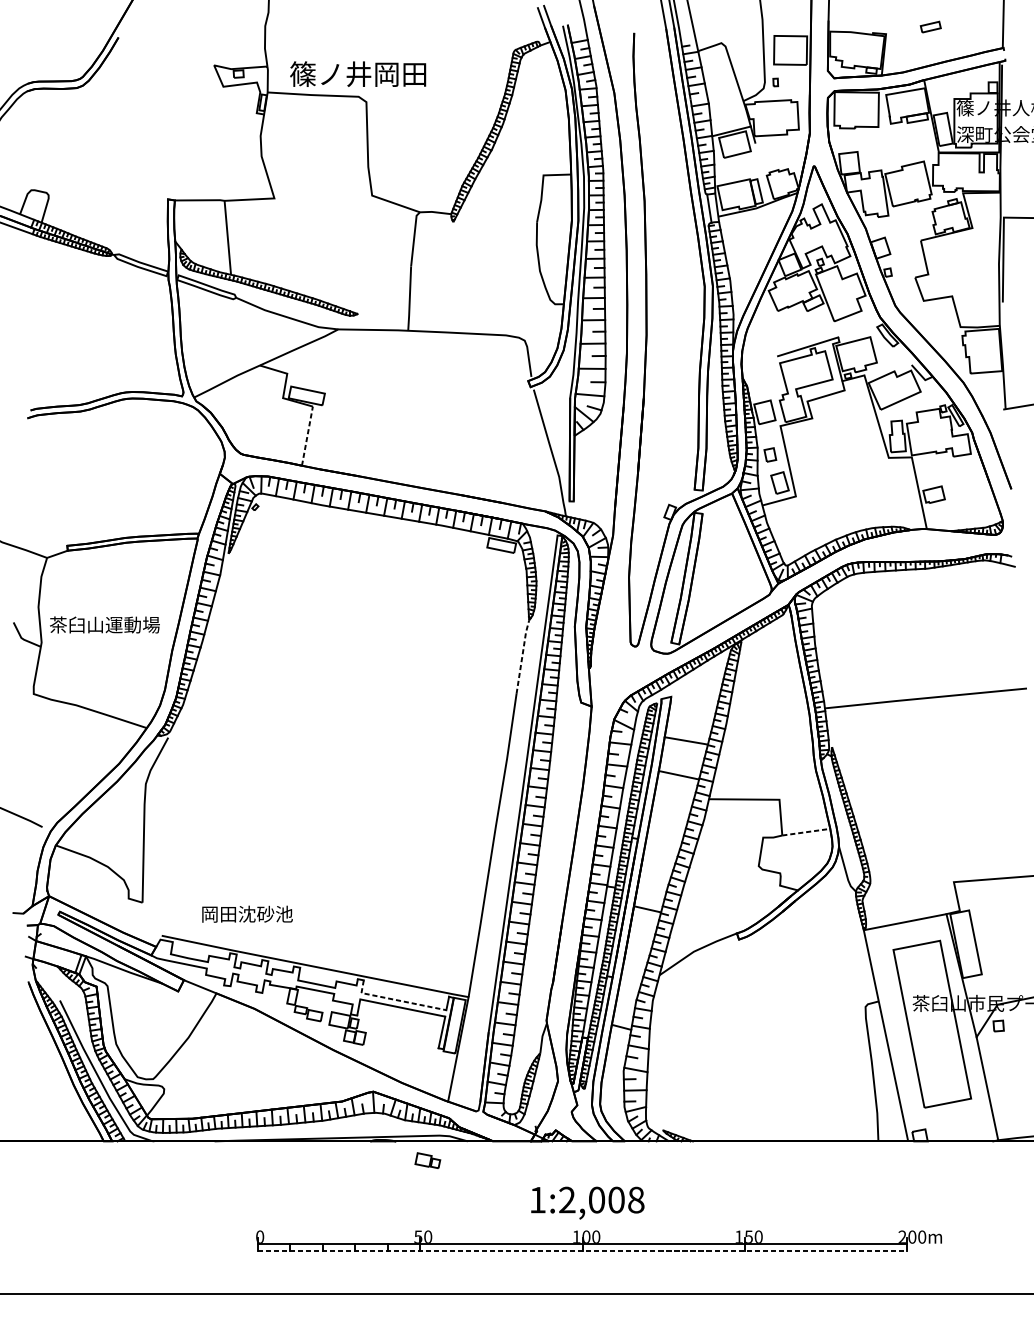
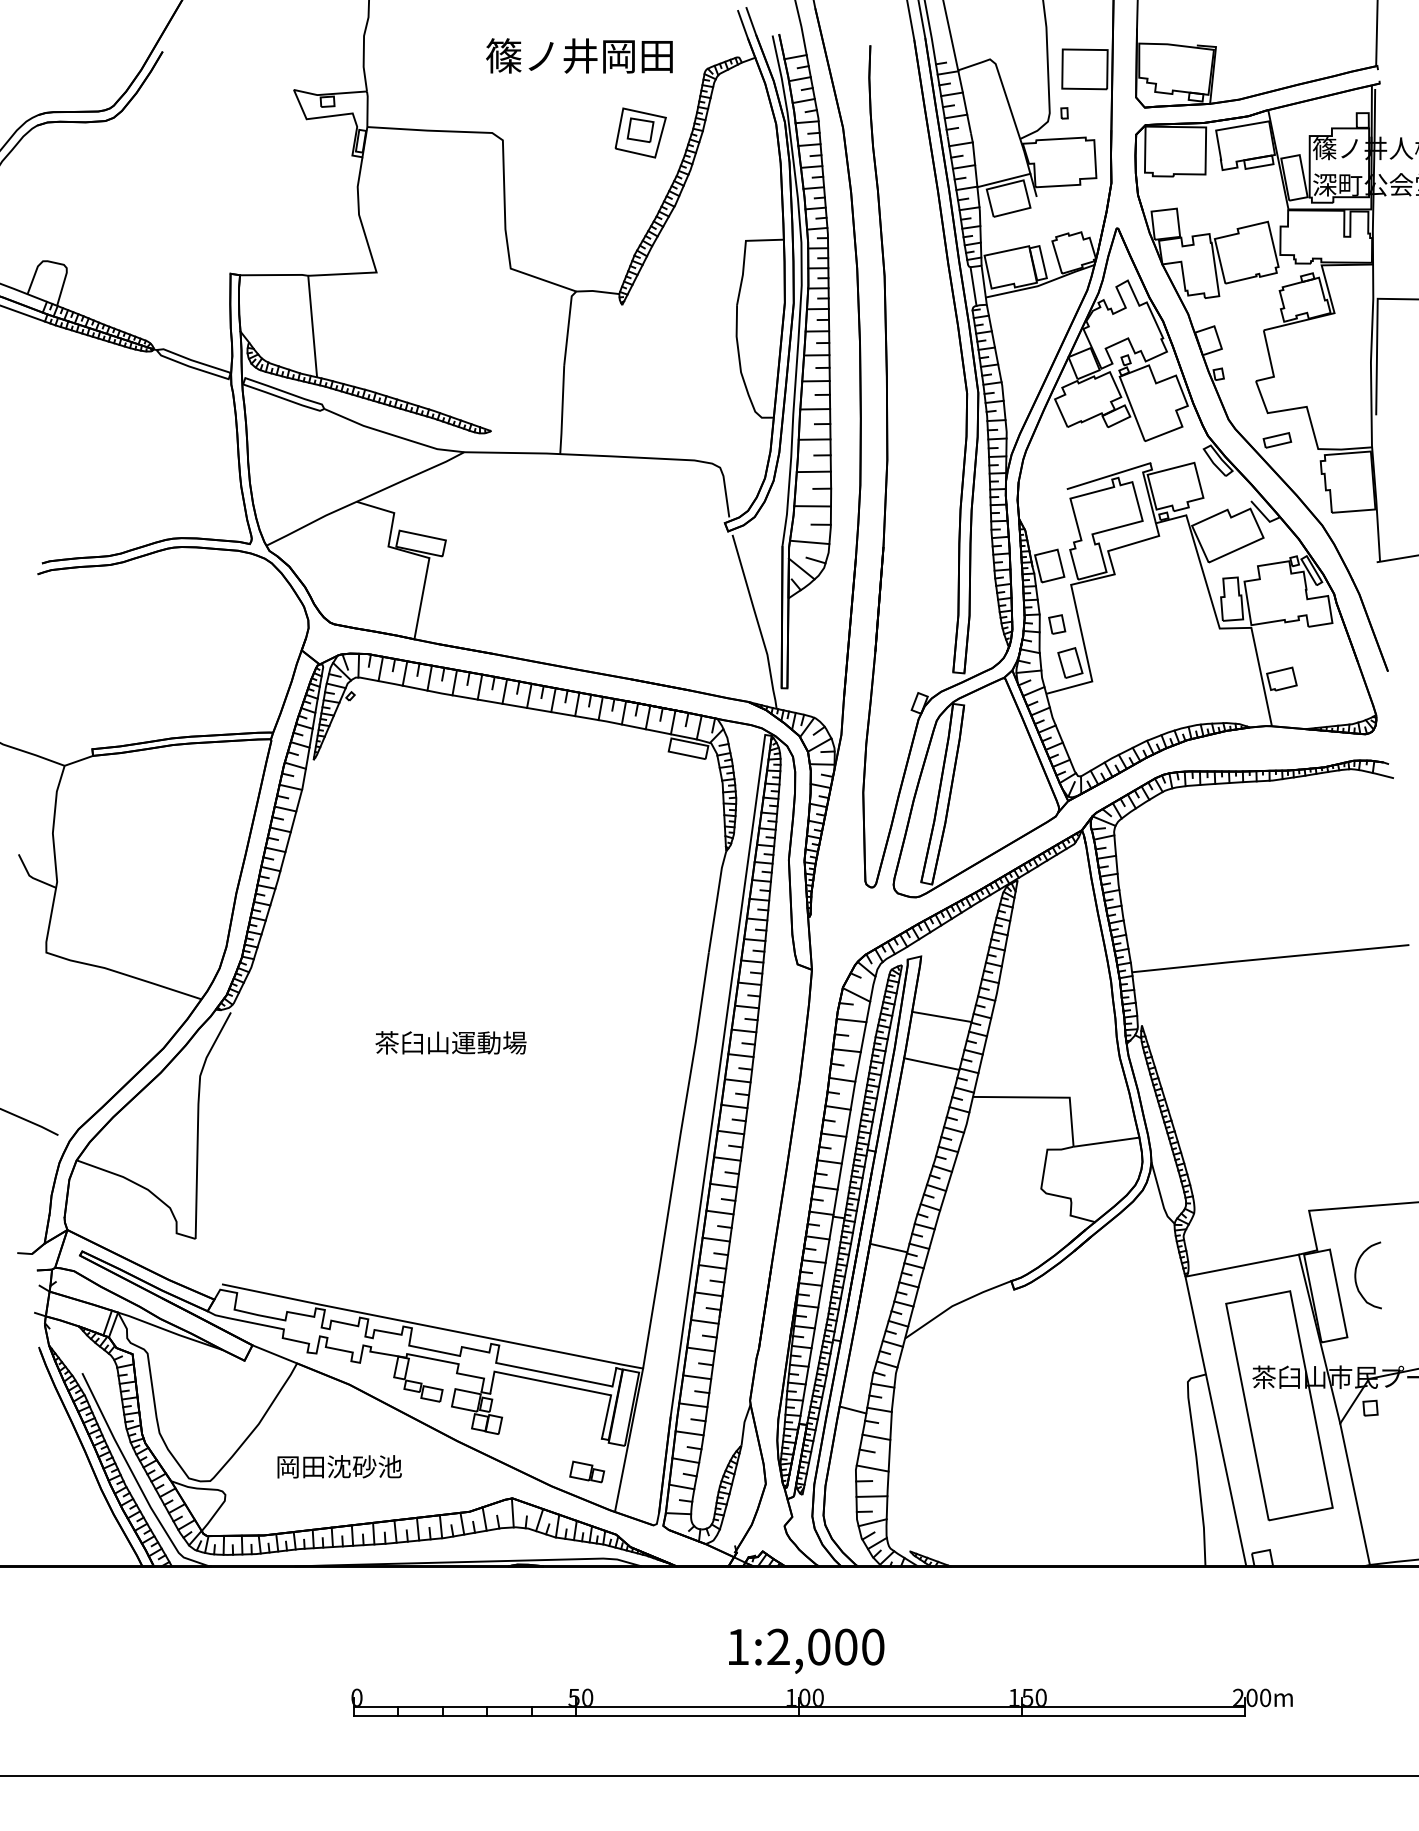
part: (930, 27) -> (1277, 440), moved
text: (358, 73) -> (579, 55), moved
part: (466, 96) -> (640, 132), added
line: (307, 436) -> (422, 598), dashed -> solid
text: (104, 624) -> (450, 1042), moved
line: (522, 656) -> (716, 900), dashed -> solid
line: (807, 832) -> (1107, 1142), dashed -> solid
text: (247, 914) -> (339, 1466), moved
curve: (988, 929) -> (1356, 1275), added
line: (397, 1000) -> (545, 1372), dashed -> solid
part: (428, 1160) -> (587, 1471), moved
text: (636, 1199) -> (873, 1646), 1:2,008 -> 1:2,000
line: (582, 1250) -> (799, 1716), dashed -> solid

